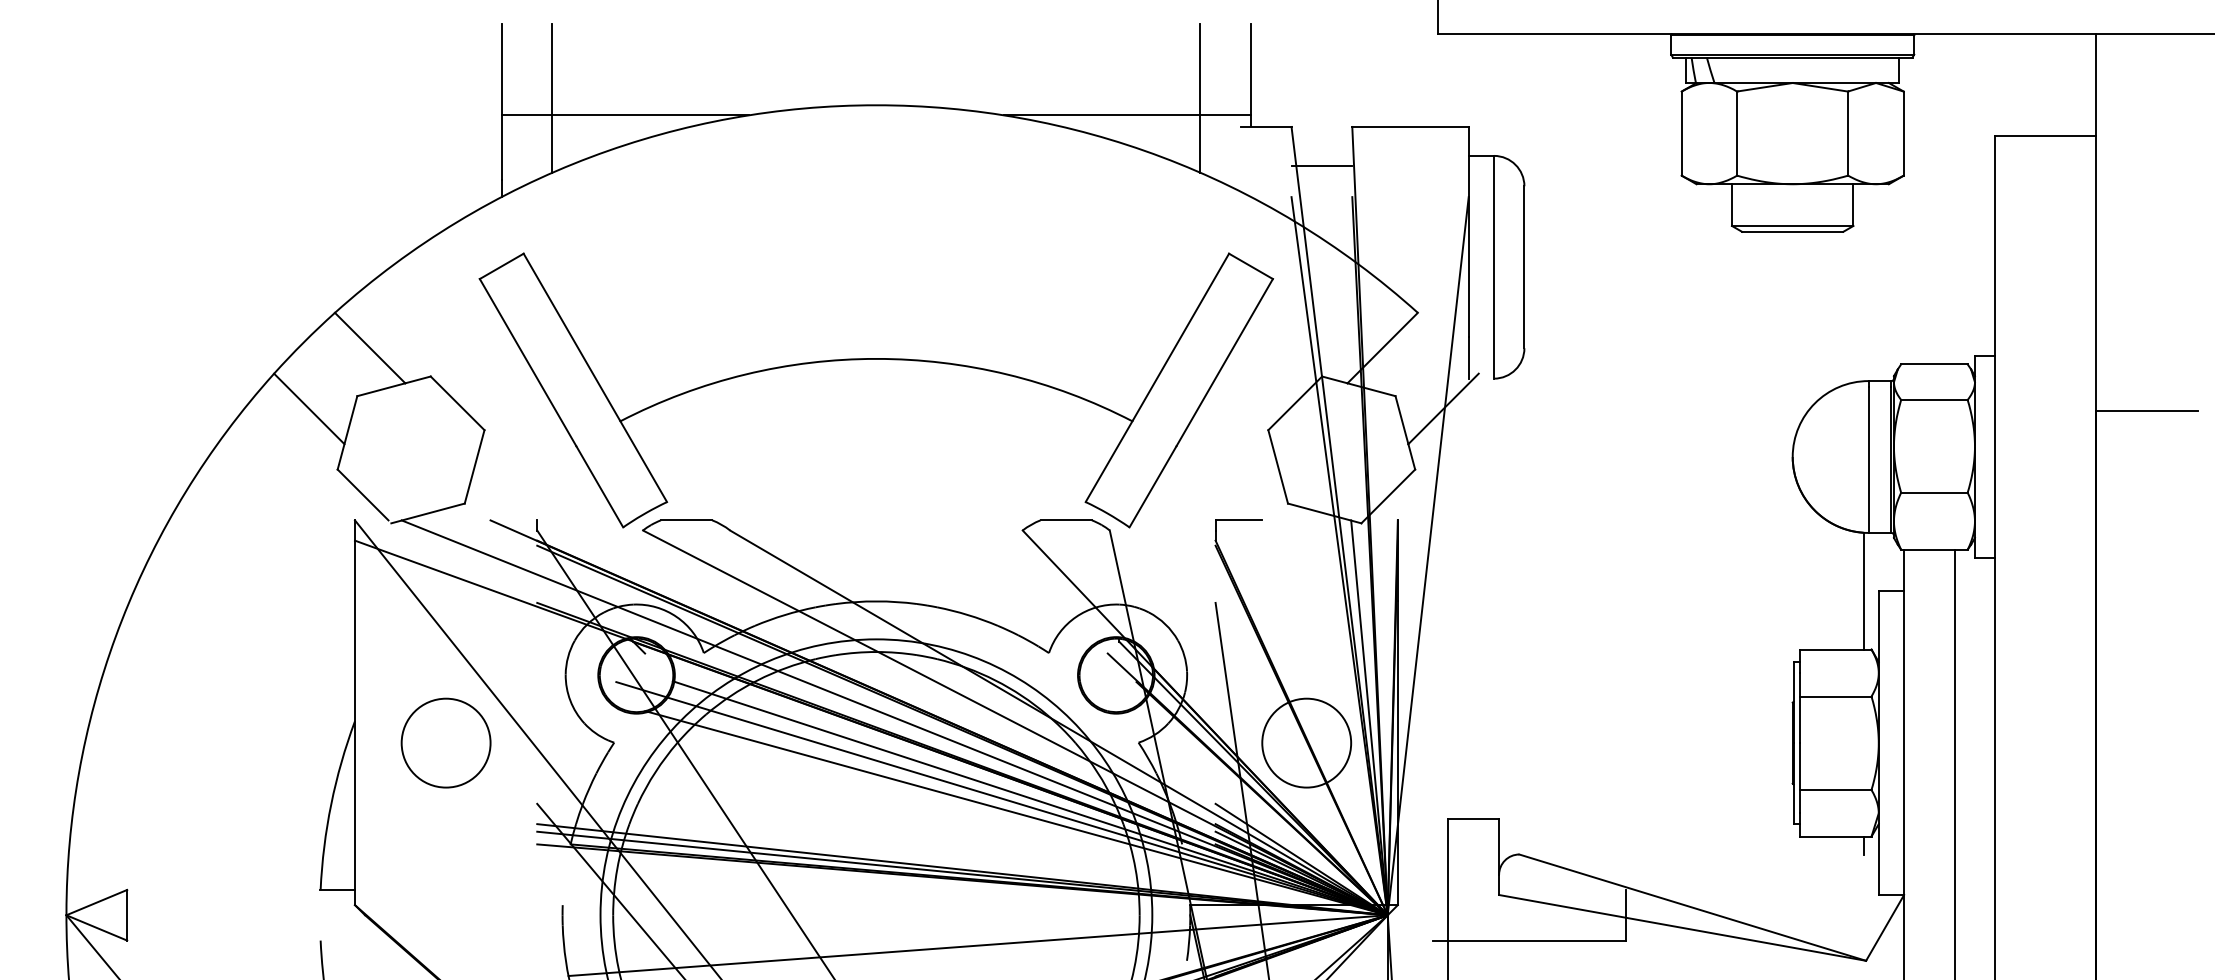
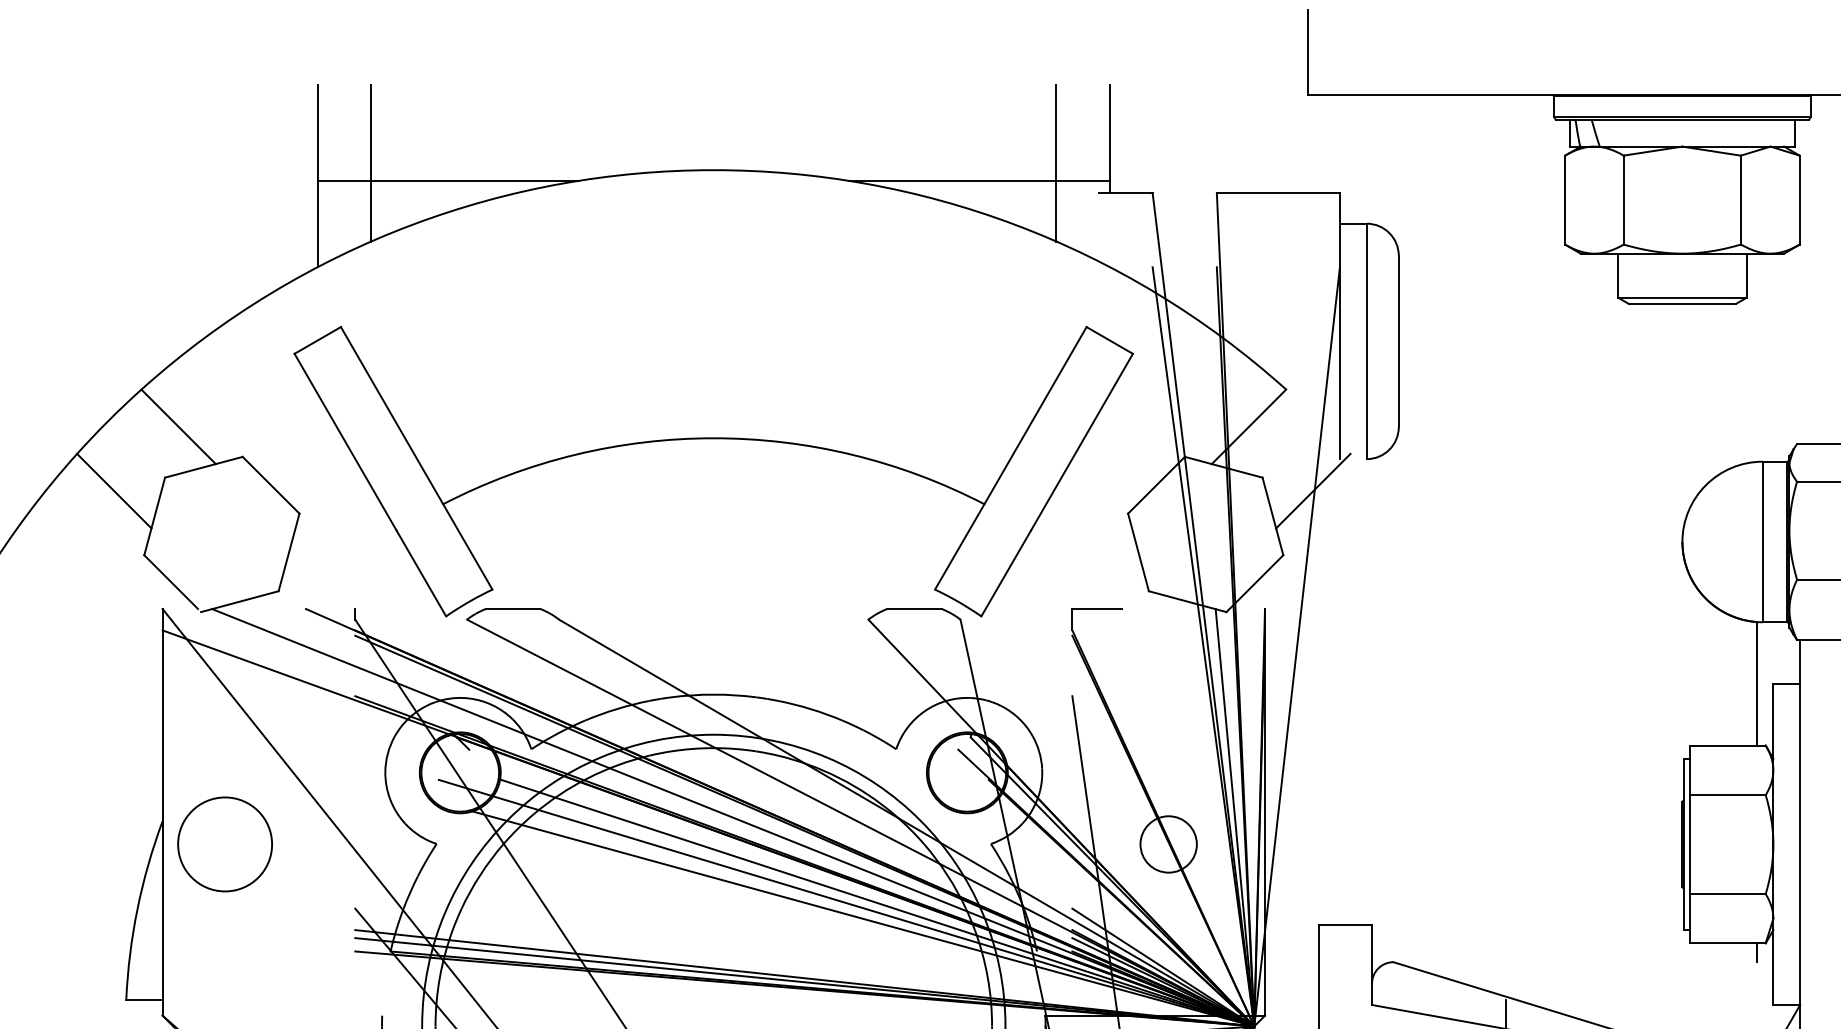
line: (1321, 166) -> (1184, 234), removed
circle: (445, 742) -> (224, 843), moved
circle: (1306, 742) -> (1168, 843), size x0.6

